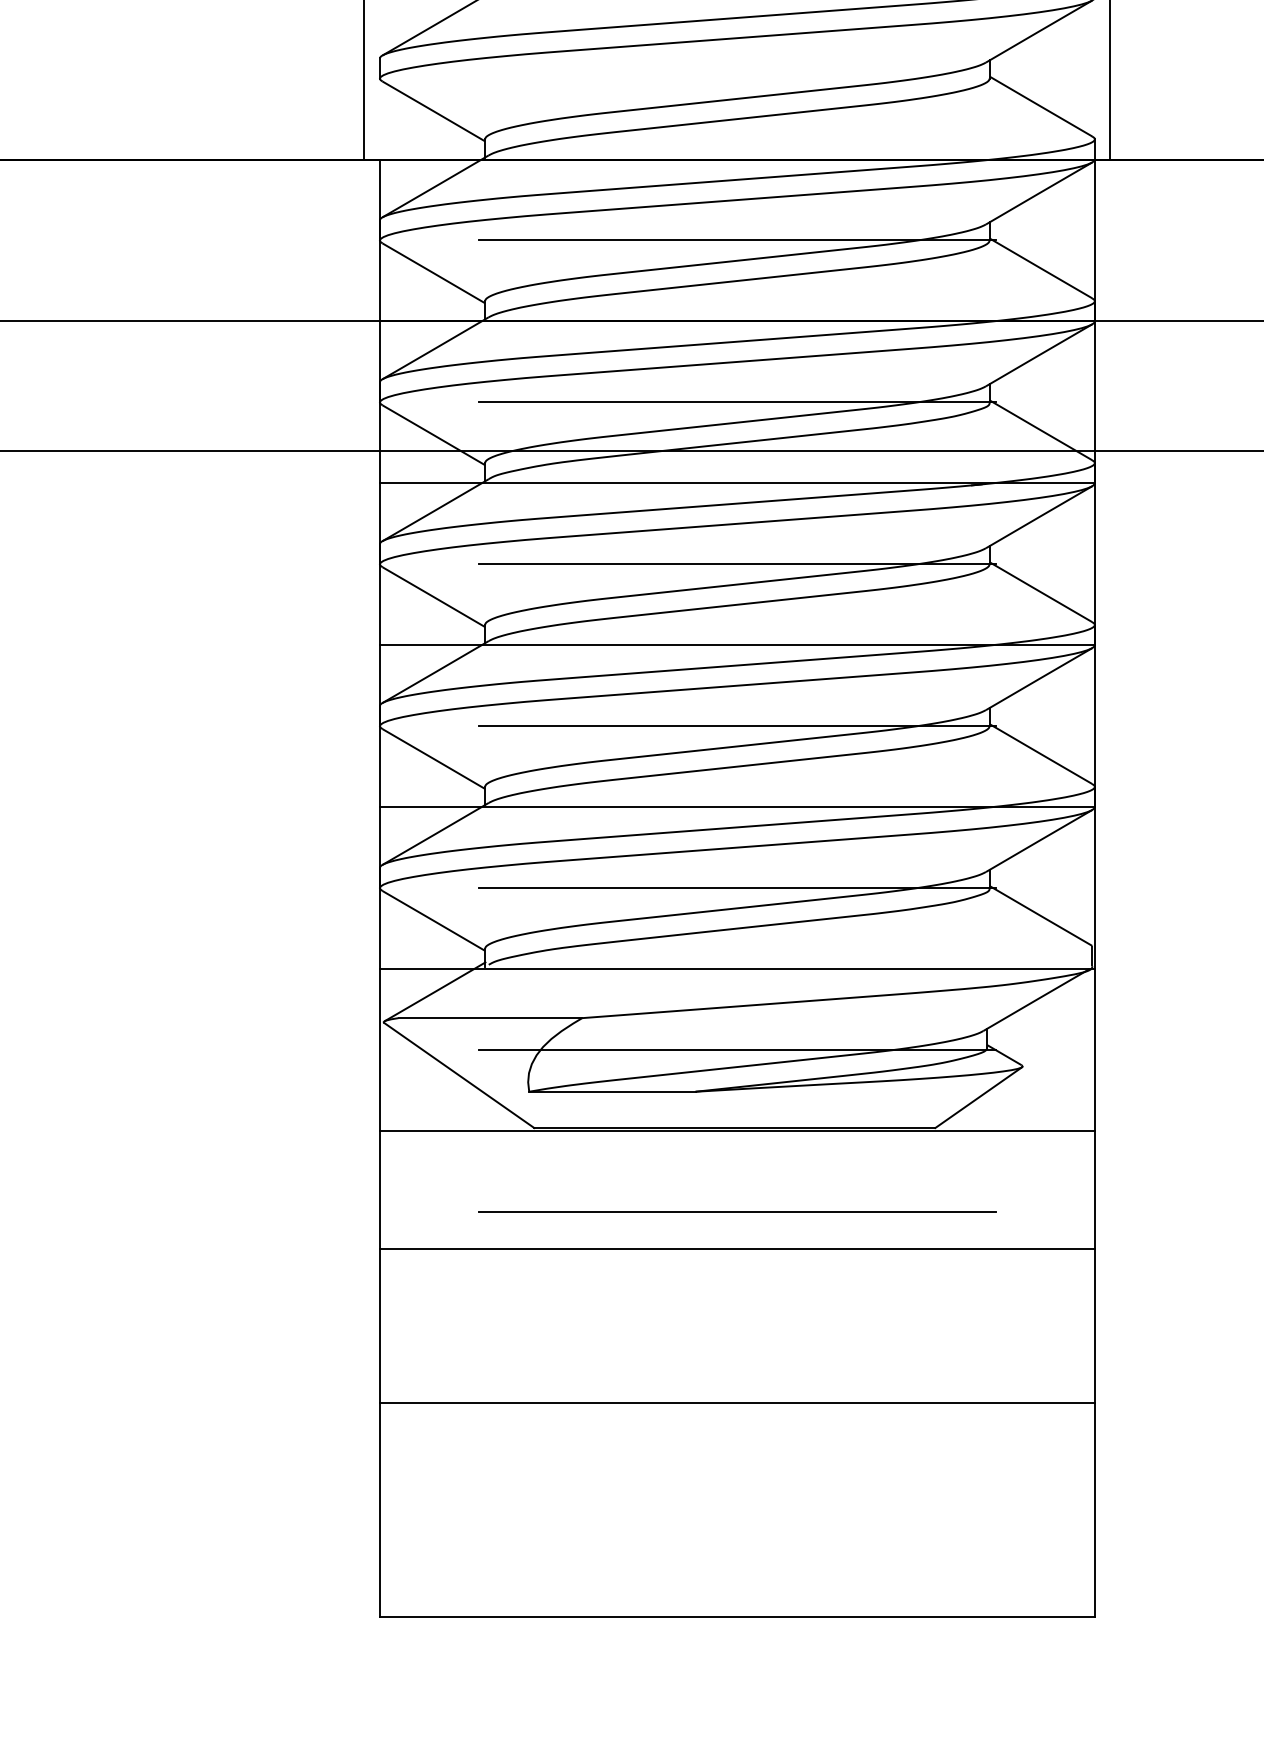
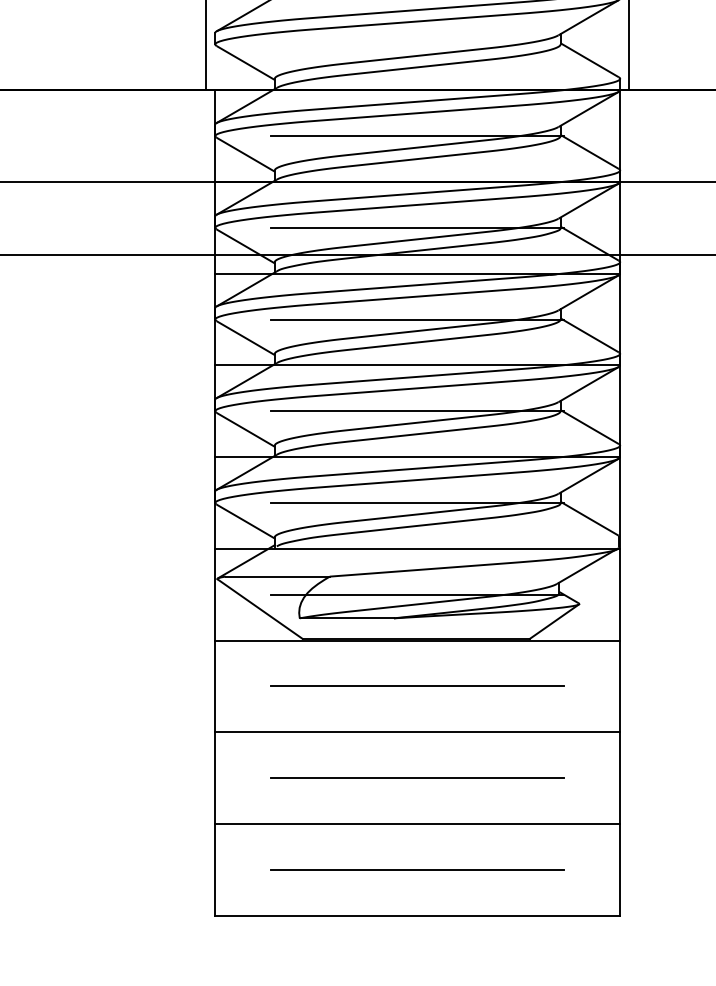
line: (737, 1249) -> (417, 732), moved
line: (737, 1374) -> (417, 778), added
line: (737, 1402) -> (417, 823), moved
line: (737, 1535) -> (417, 869), added

